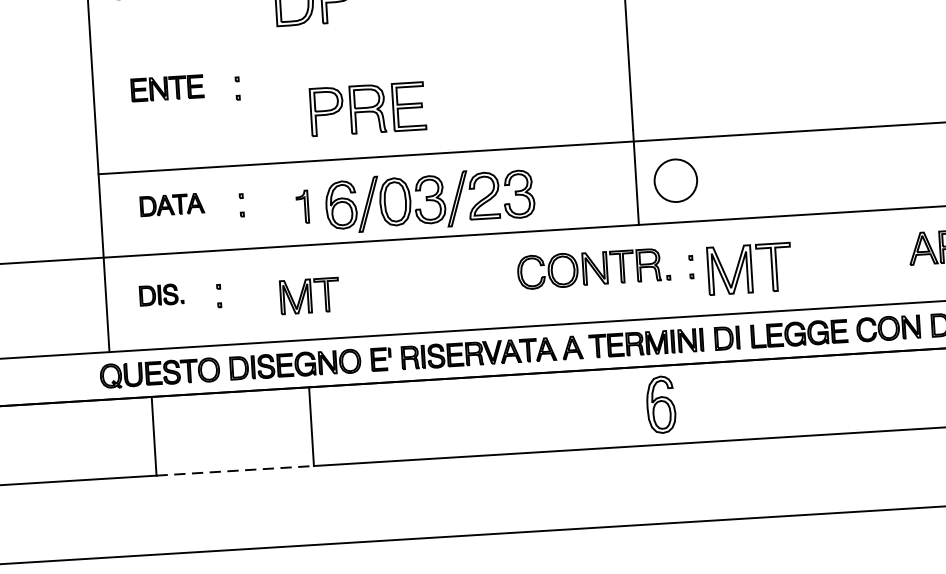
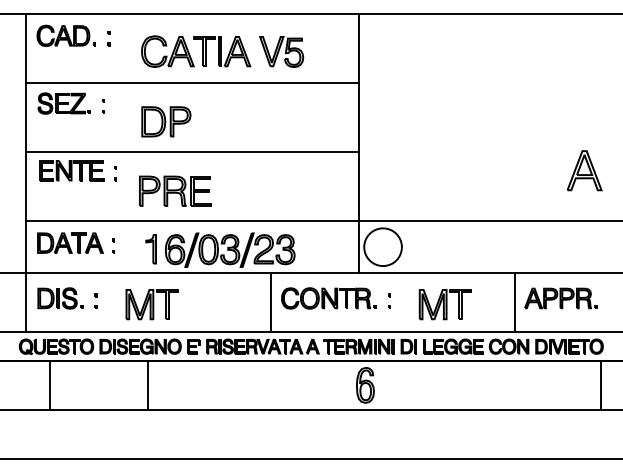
line: (359, 47) -> (192, 152), added
part: (166, 87) -> (71, 170), size x1.43
part: (368, 107) -> (175, 190), moved
circle: (674, 181) -> (382, 247), size x1.43
part: (172, 203) -> (70, 242), size x1.67
part: (301, 207) -> (150, 249), size x1.43
line: (894, 256) -> (515, 302), added
part: (748, 268) -> (444, 304), moved
line: (500, 280) -> (270, 302), added
part: (161, 295) -> (60, 298), size x1.67
part: (308, 295) -> (151, 304), size x1.43
line: (235, 471) -> (99, 410), dashed -> solid

